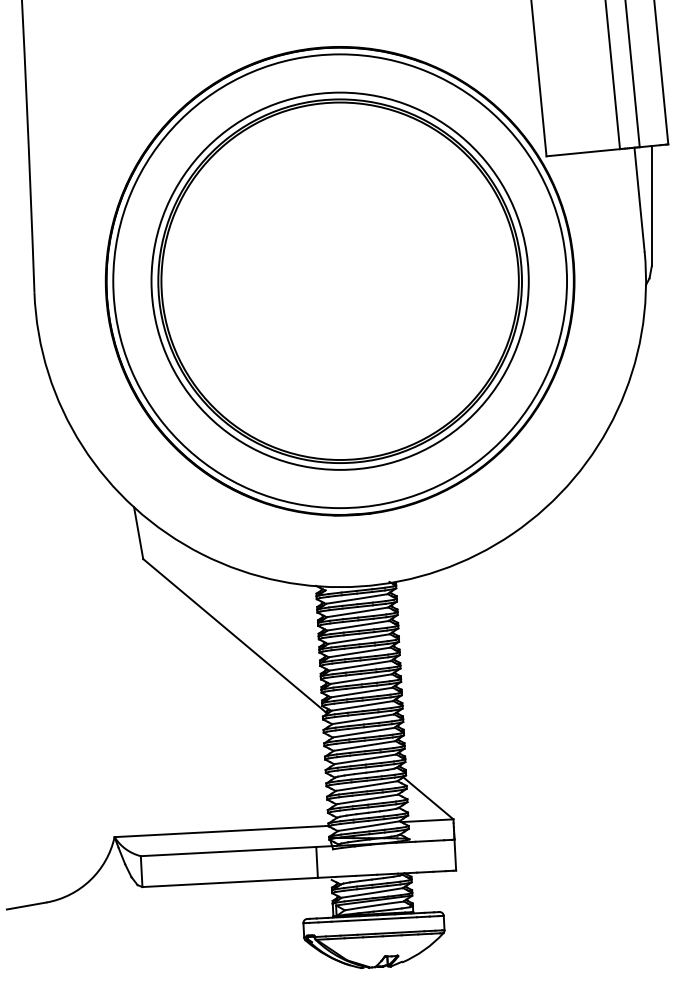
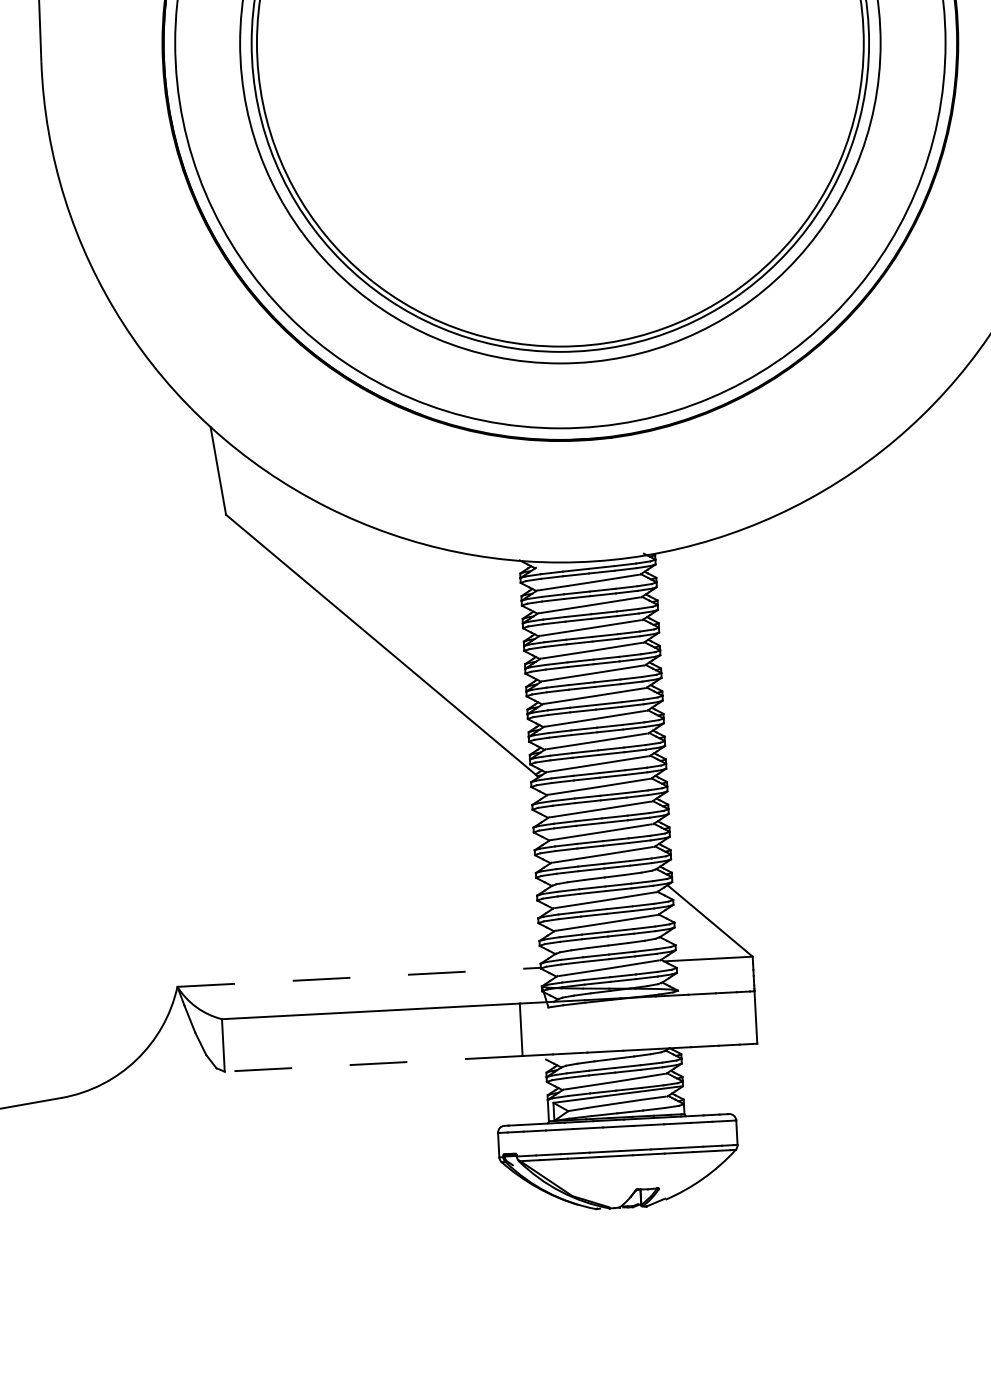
line: (222, 831) -> (360, 977), solid -> dashed
line: (230, 882) -> (374, 1063), solid -> dashed

